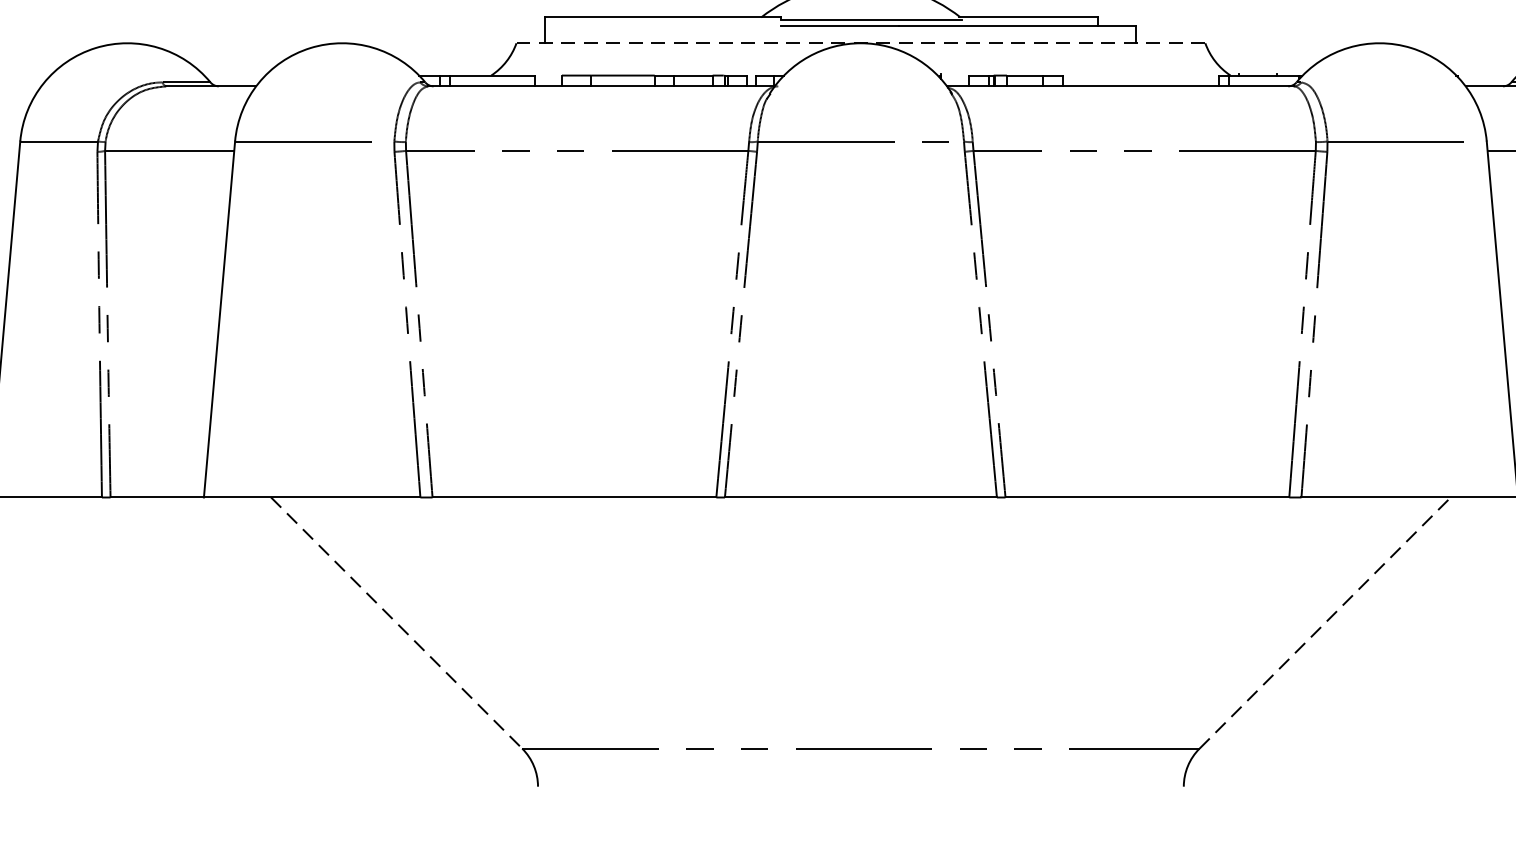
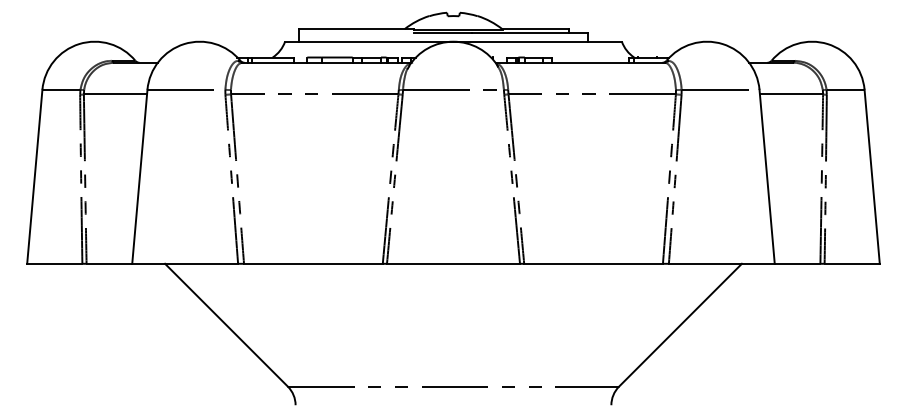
line: (858, 42) -> (452, 41), dashed -> solid
line: (396, 623) -> (226, 325), dashed -> solid
line: (1325, 623) -> (680, 325), dashed -> solid

